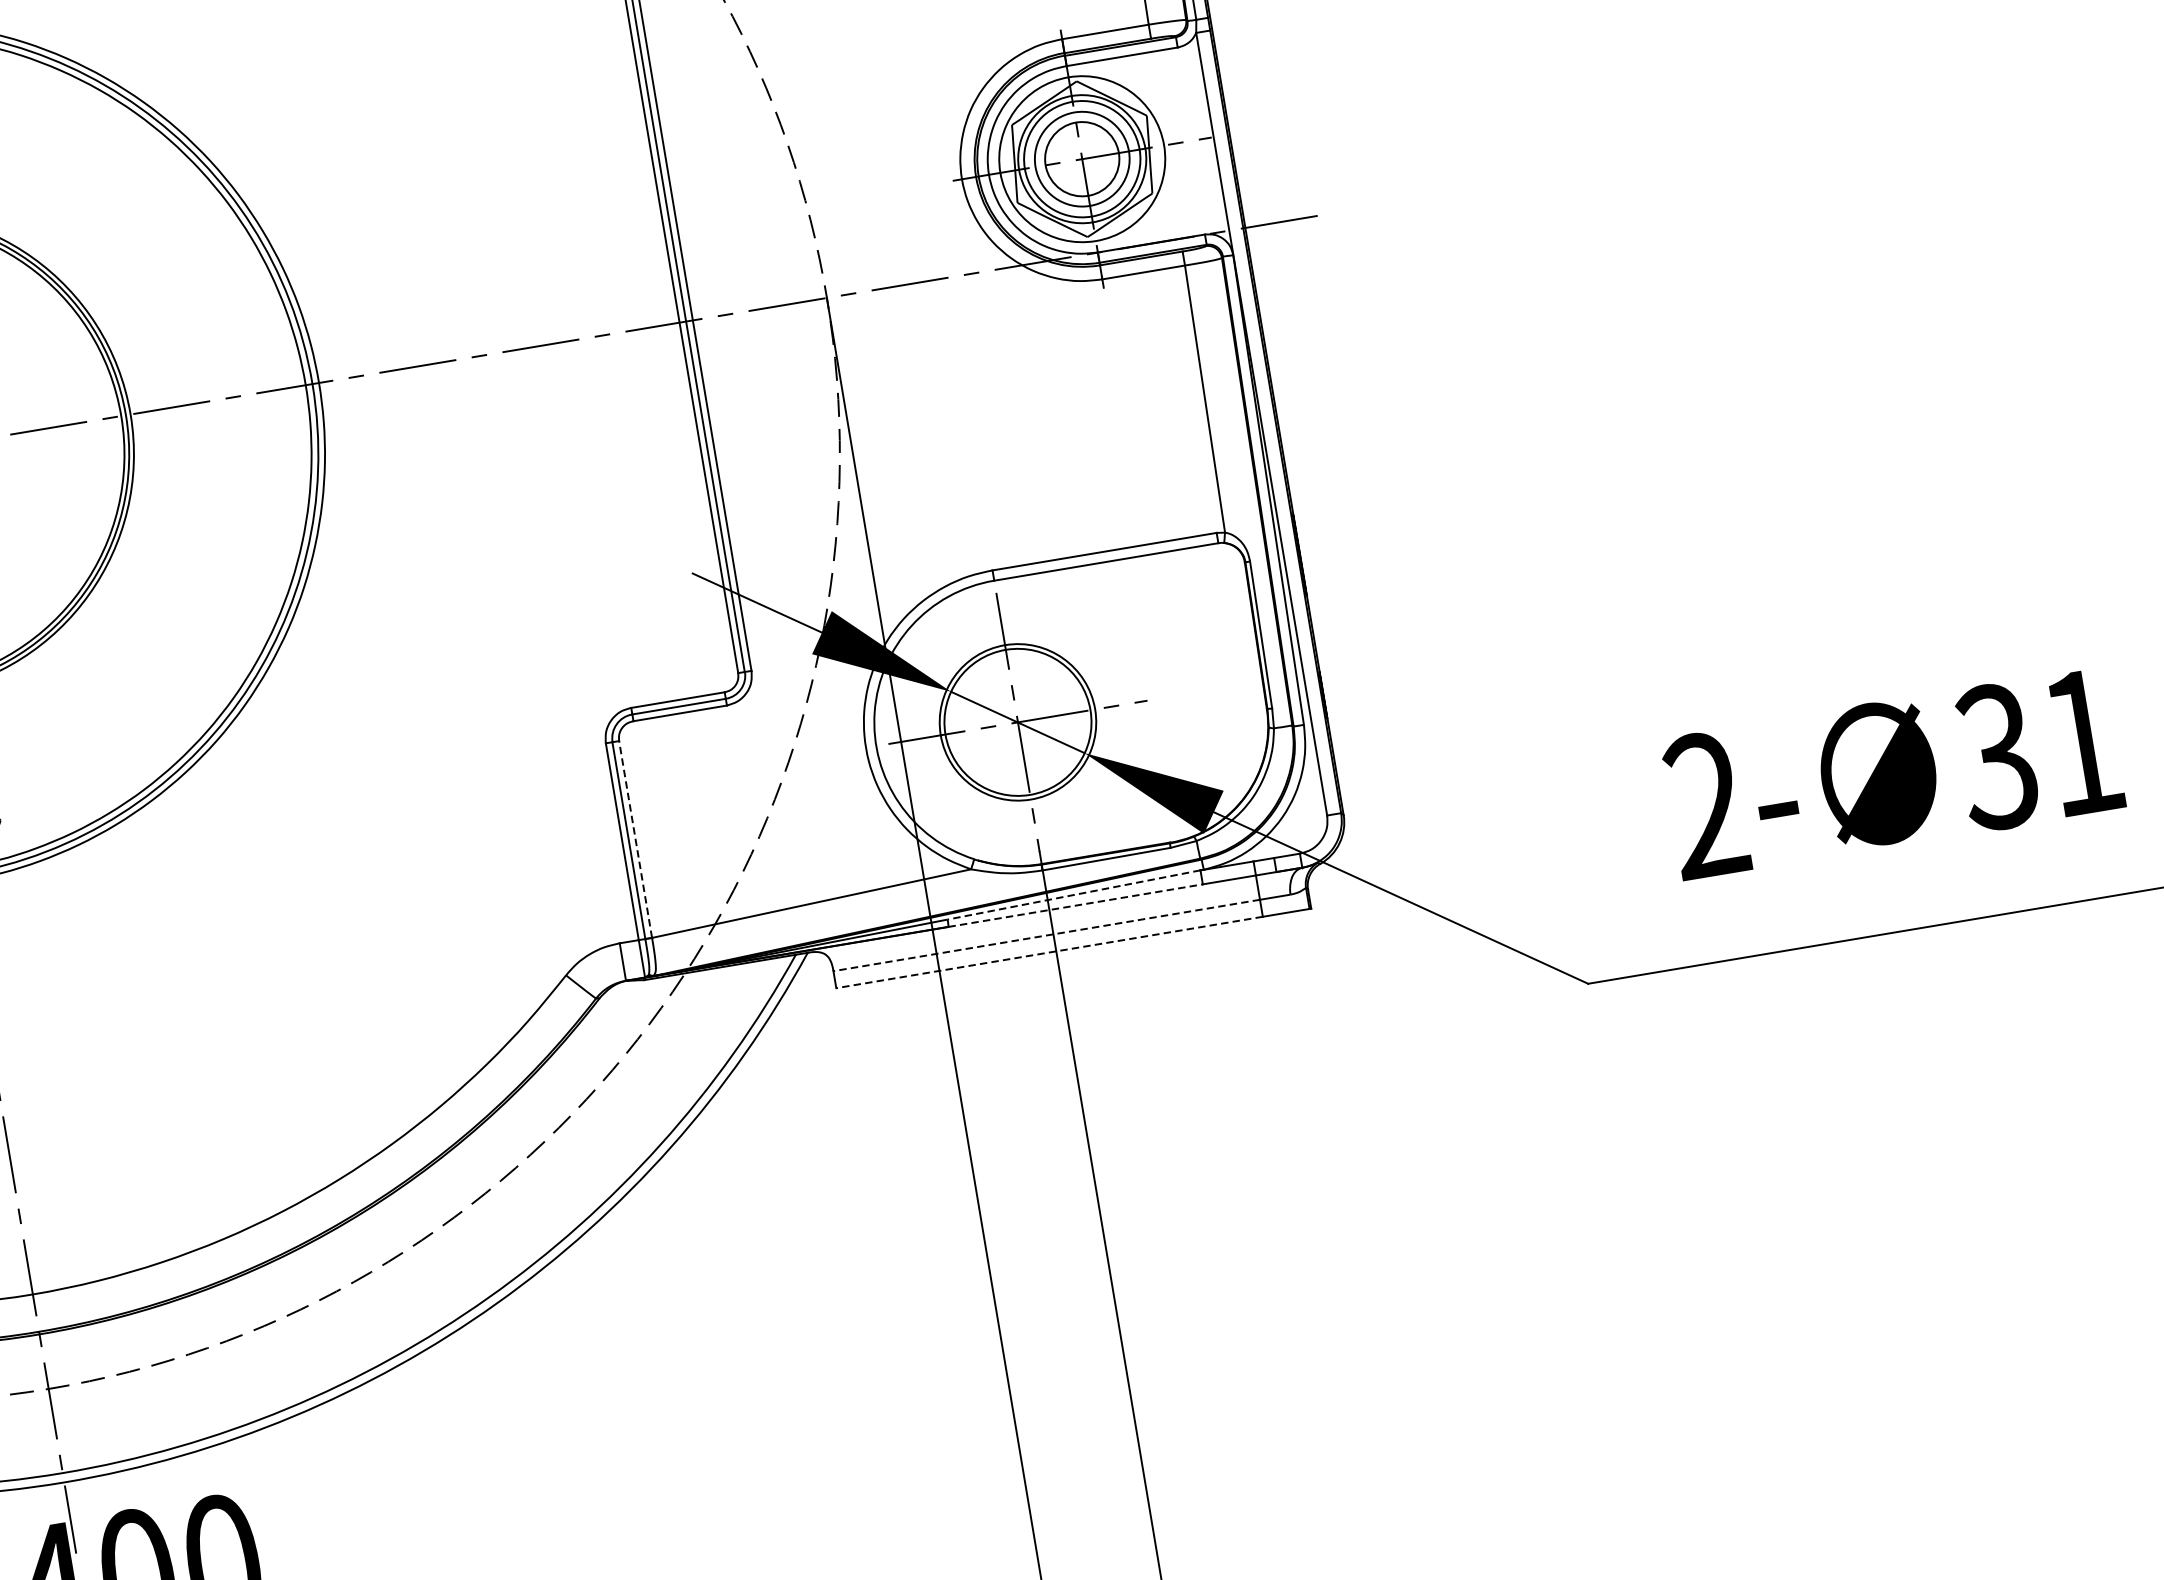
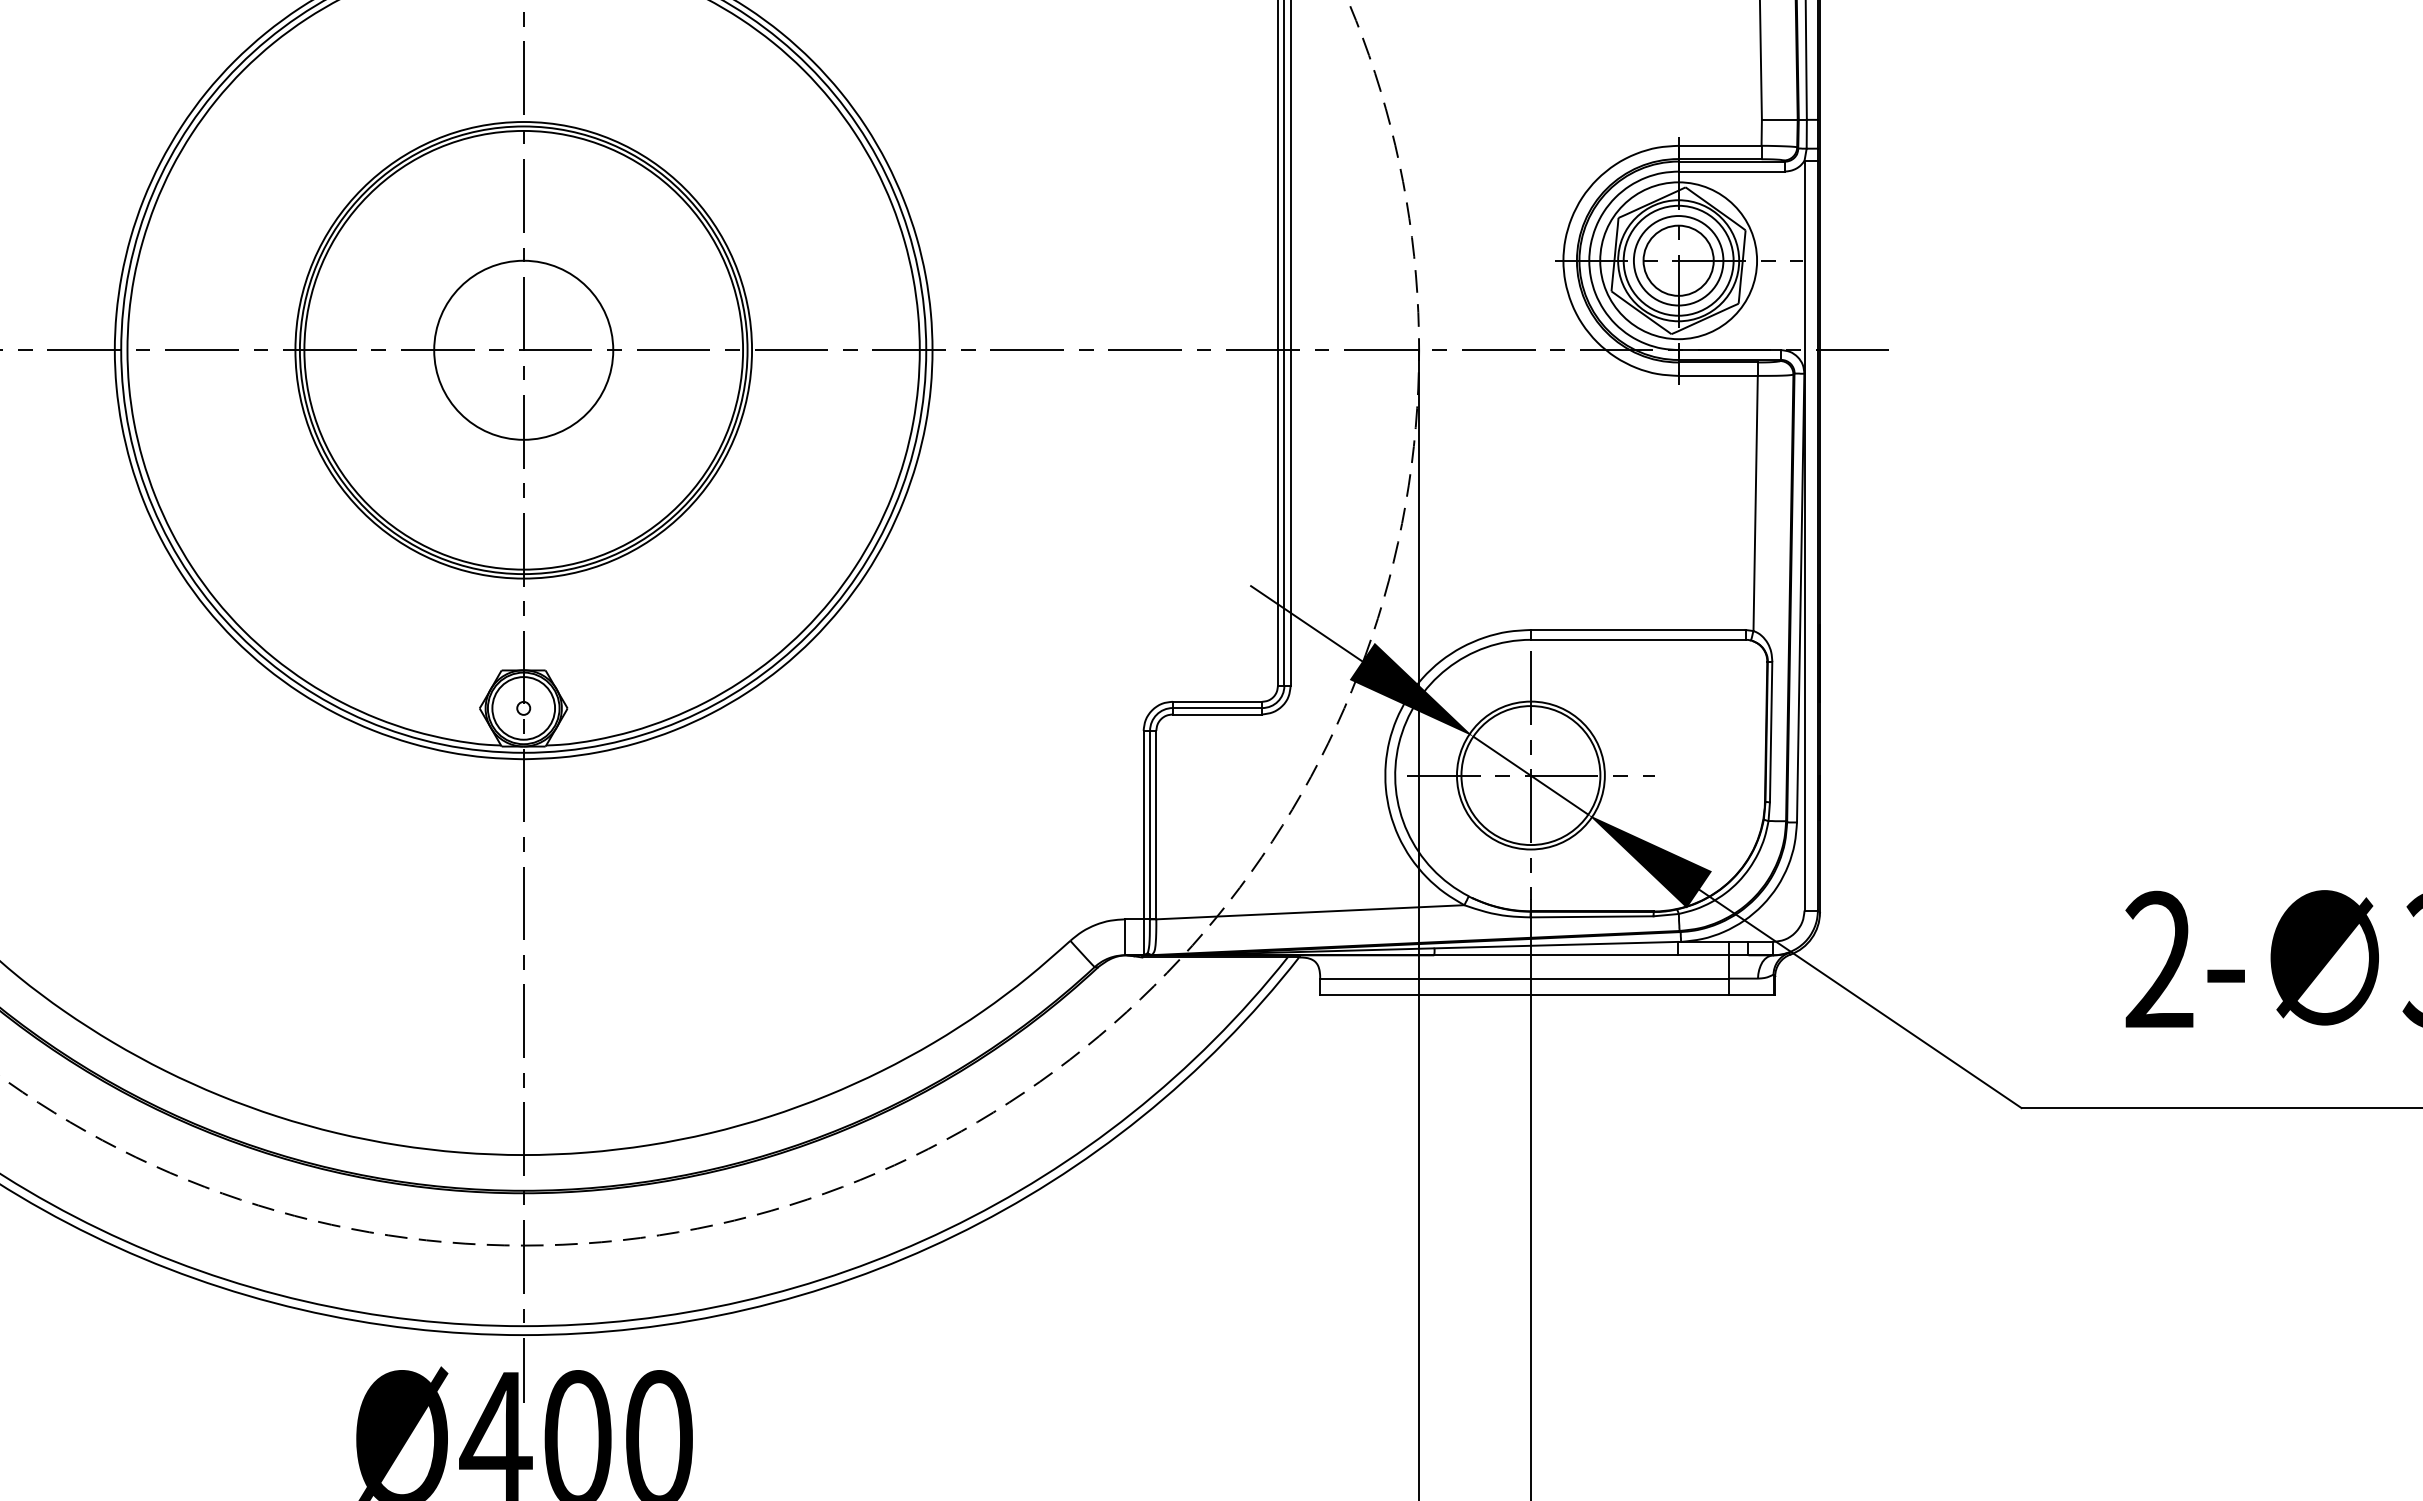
line: (635, 838) -> (1156, 824), dashed -> solid
line: (1074, 895) -> (1556, 945), dashed -> solid
line: (1076, 905) -> (1556, 955), dashed -> solid
line: (1045, 935) -> (1523, 978), dashed -> solid
line: (1048, 952) -> (1523, 994), dashed -> solid

